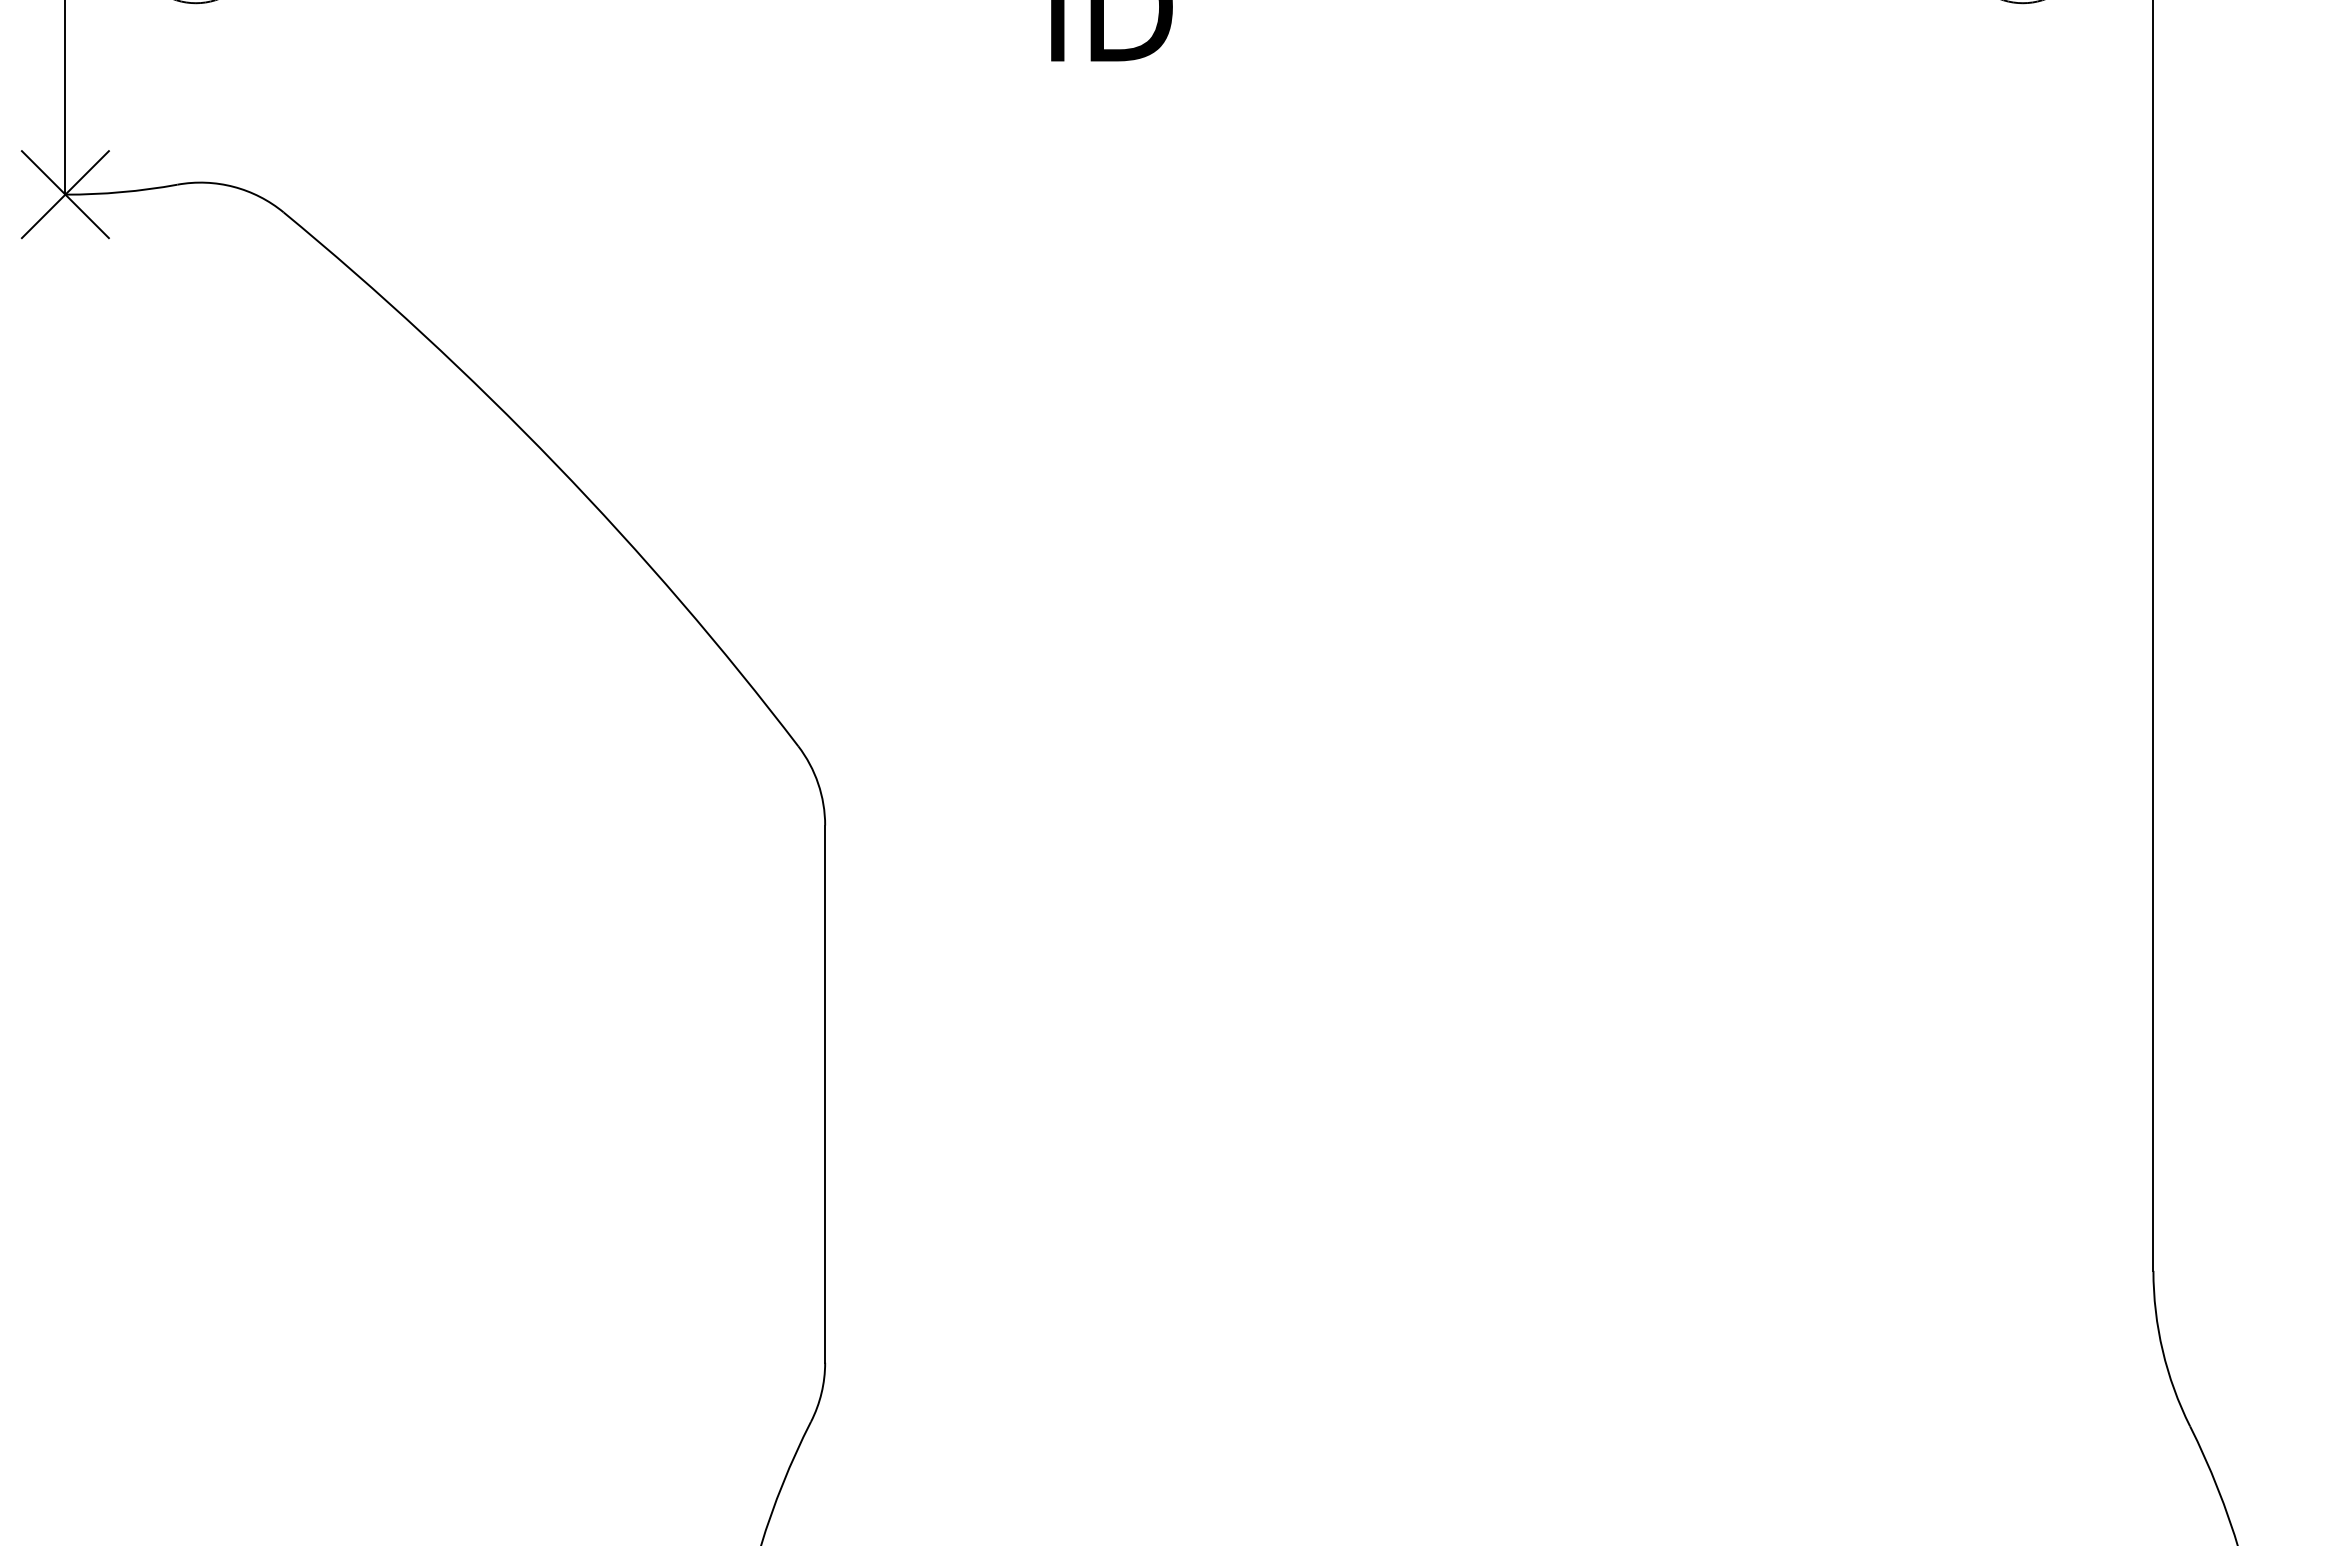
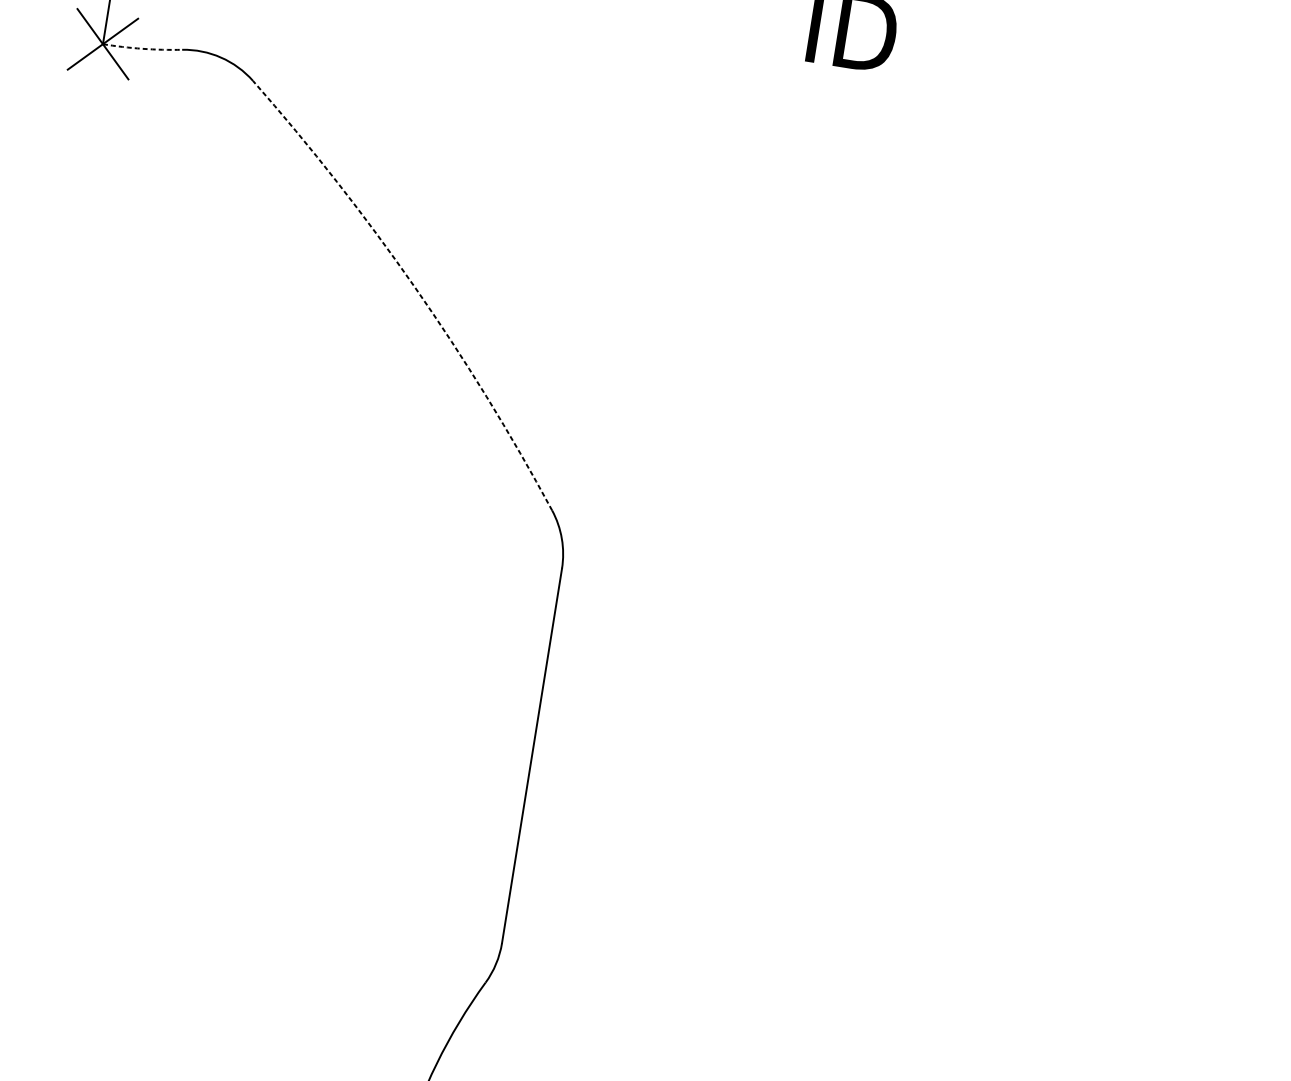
arc: (121, 192) -> (142, 48), solid -> dashed
arc: (556, 464) -> (415, 287), solid -> dashed

